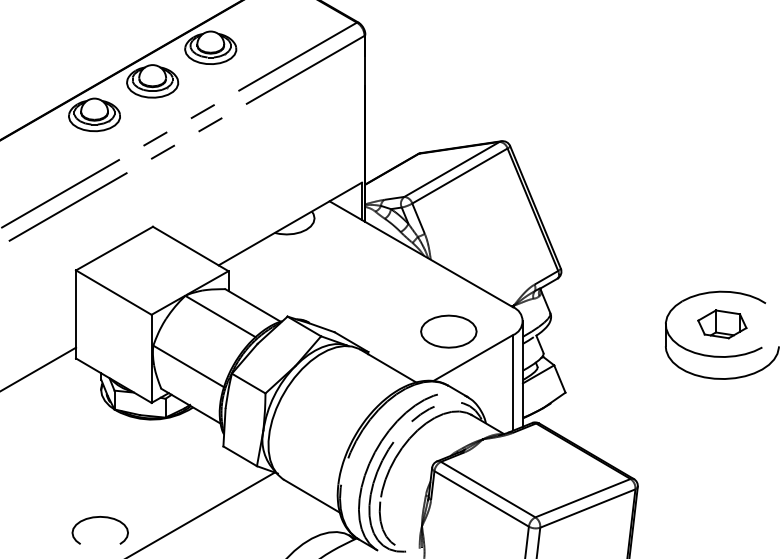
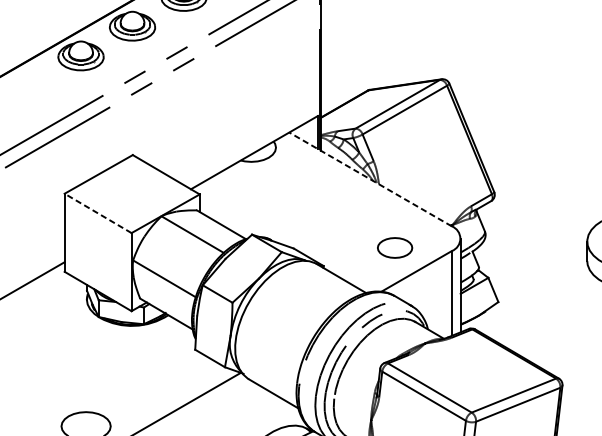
line: (421, 254) -> (370, 179), solid -> dashed
line: (113, 292) -> (97, 213), solid -> dashed
part: (448, 331) -> (394, 247), size x0.7

